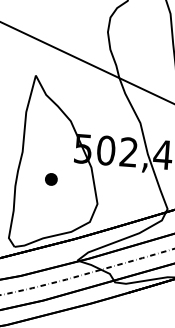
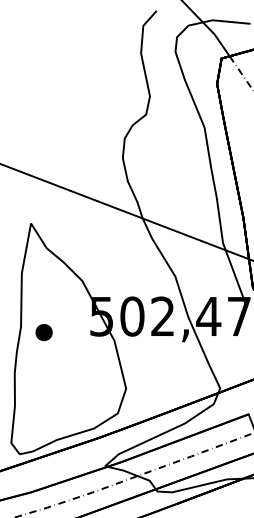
part: (50, 179) -> (43, 332), moved

